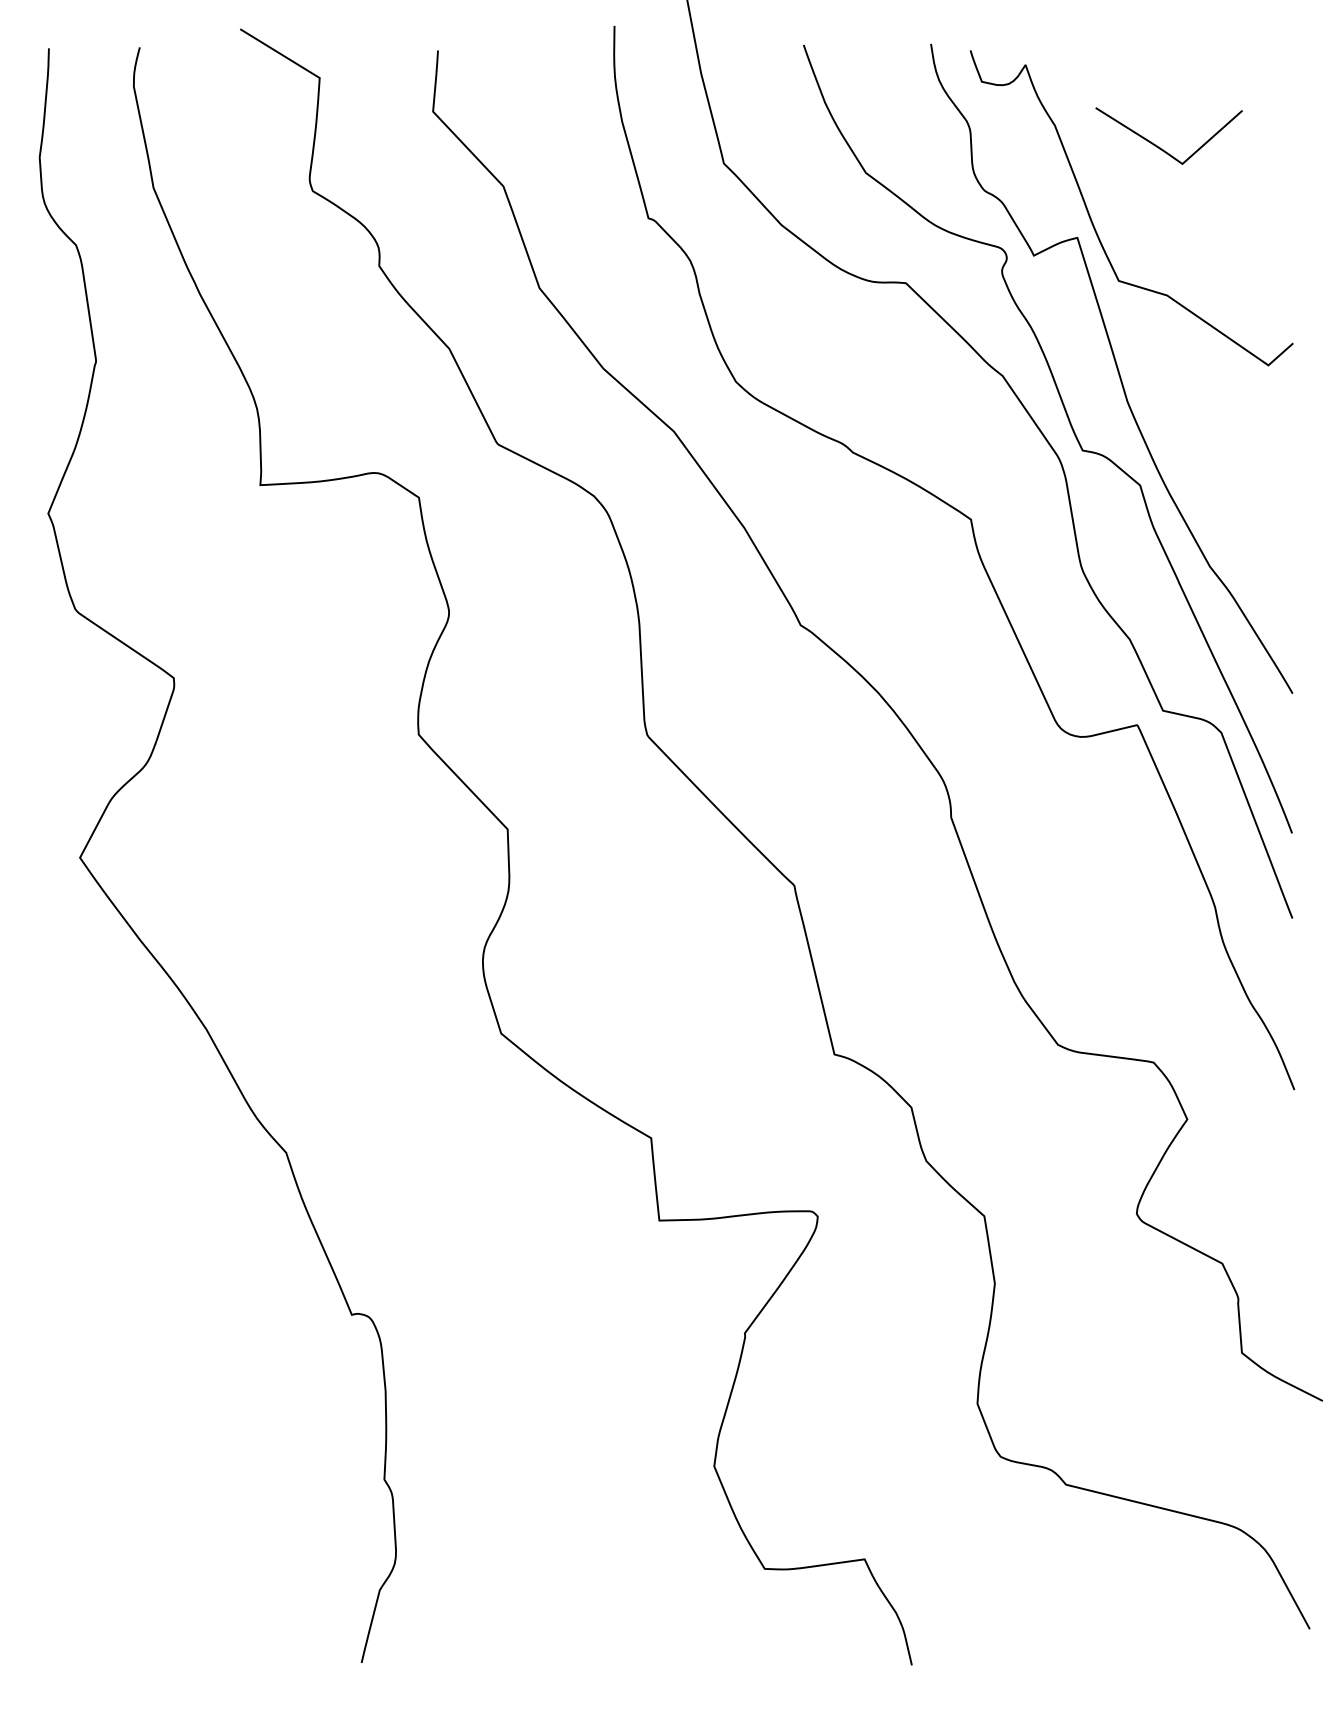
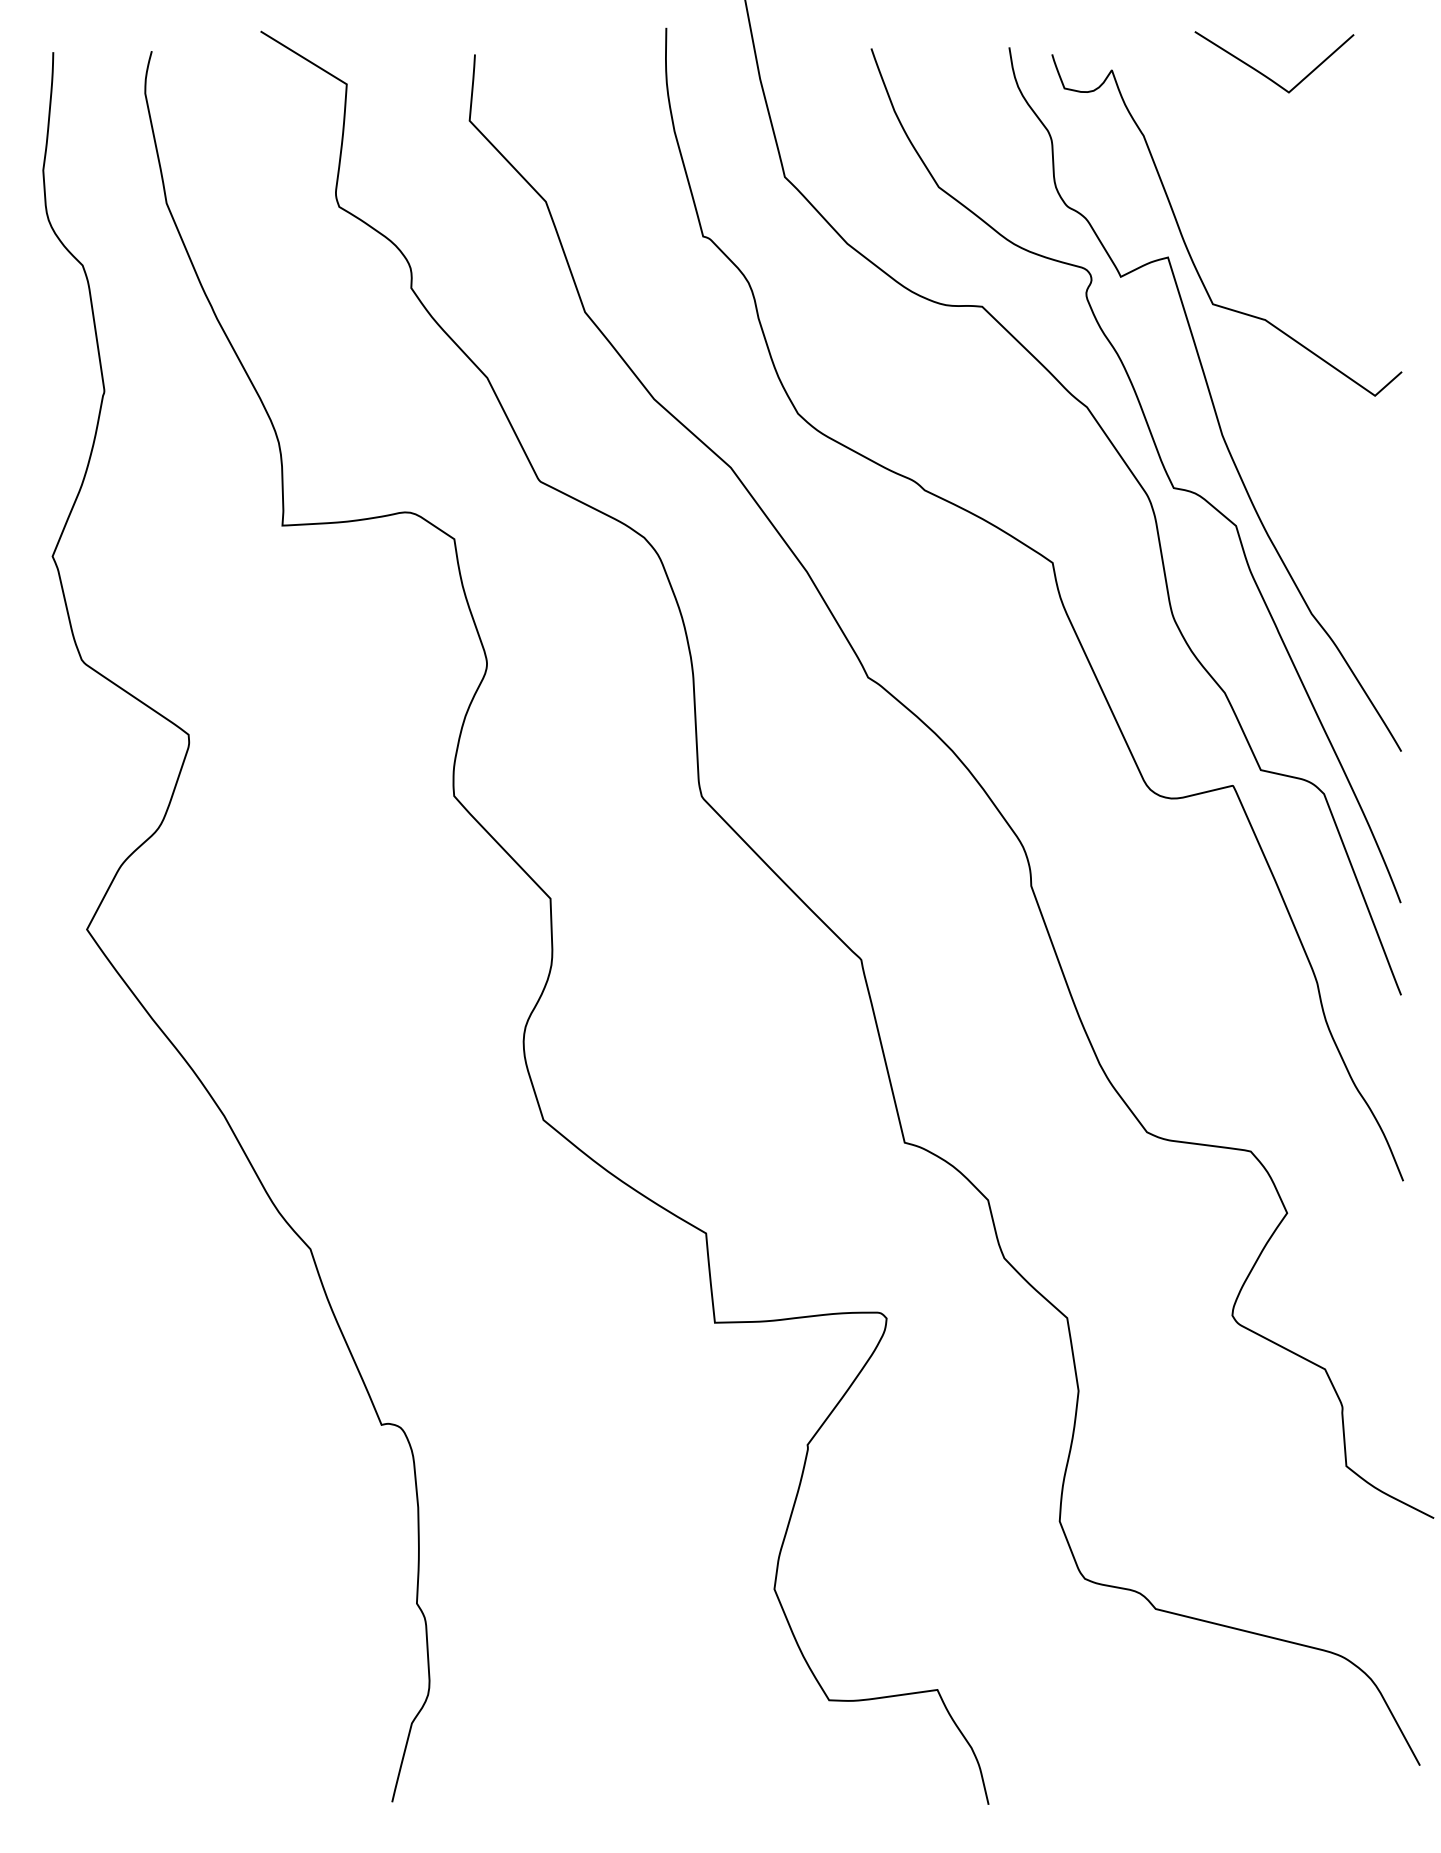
curve: (1161, 148) -> (1266, 75), moved

